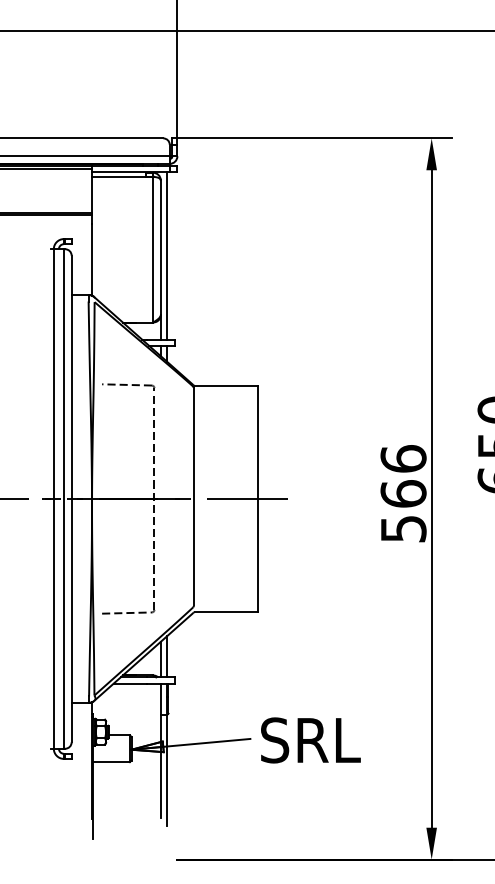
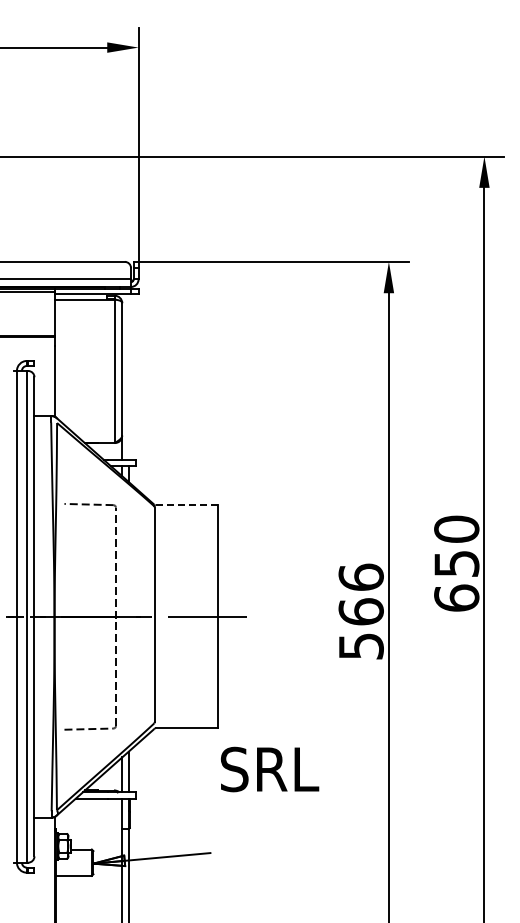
line: (167, 255) -> (128, 377), removed
line: (226, 385) -> (186, 505), solid -> dashed
text: (311, 740) -> (270, 769), moved

